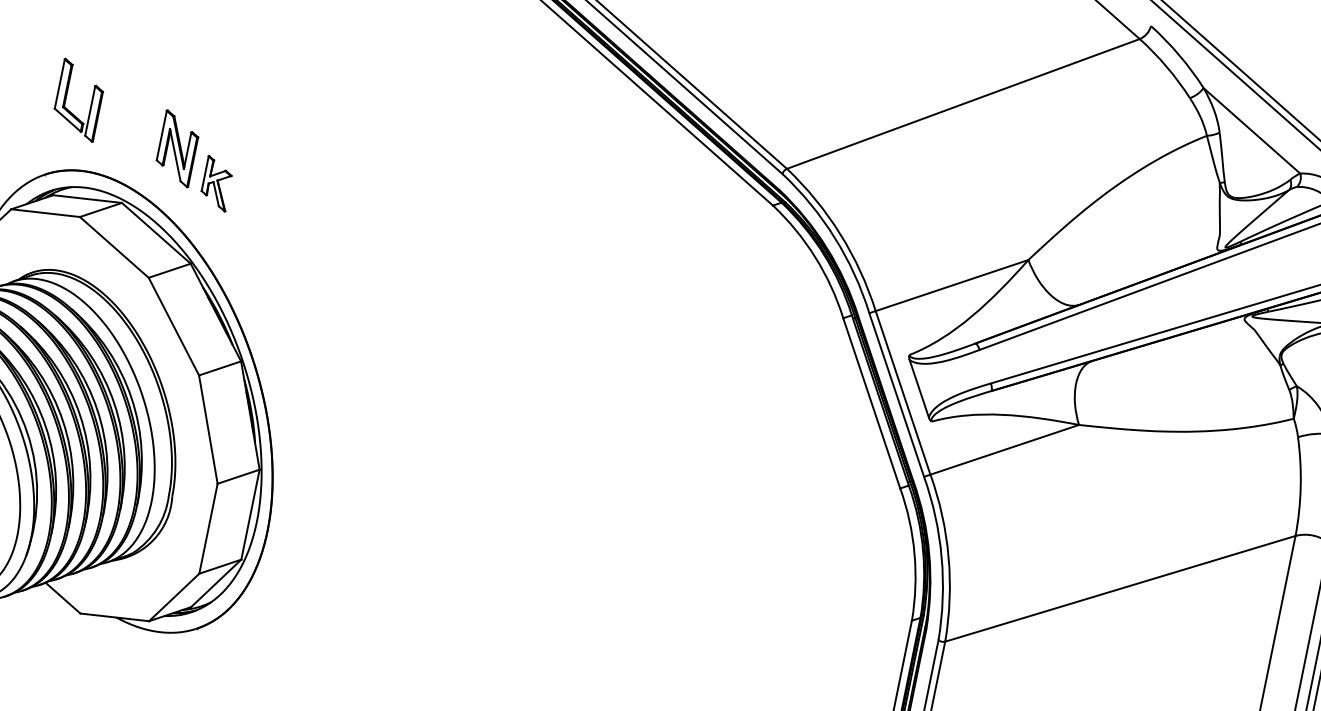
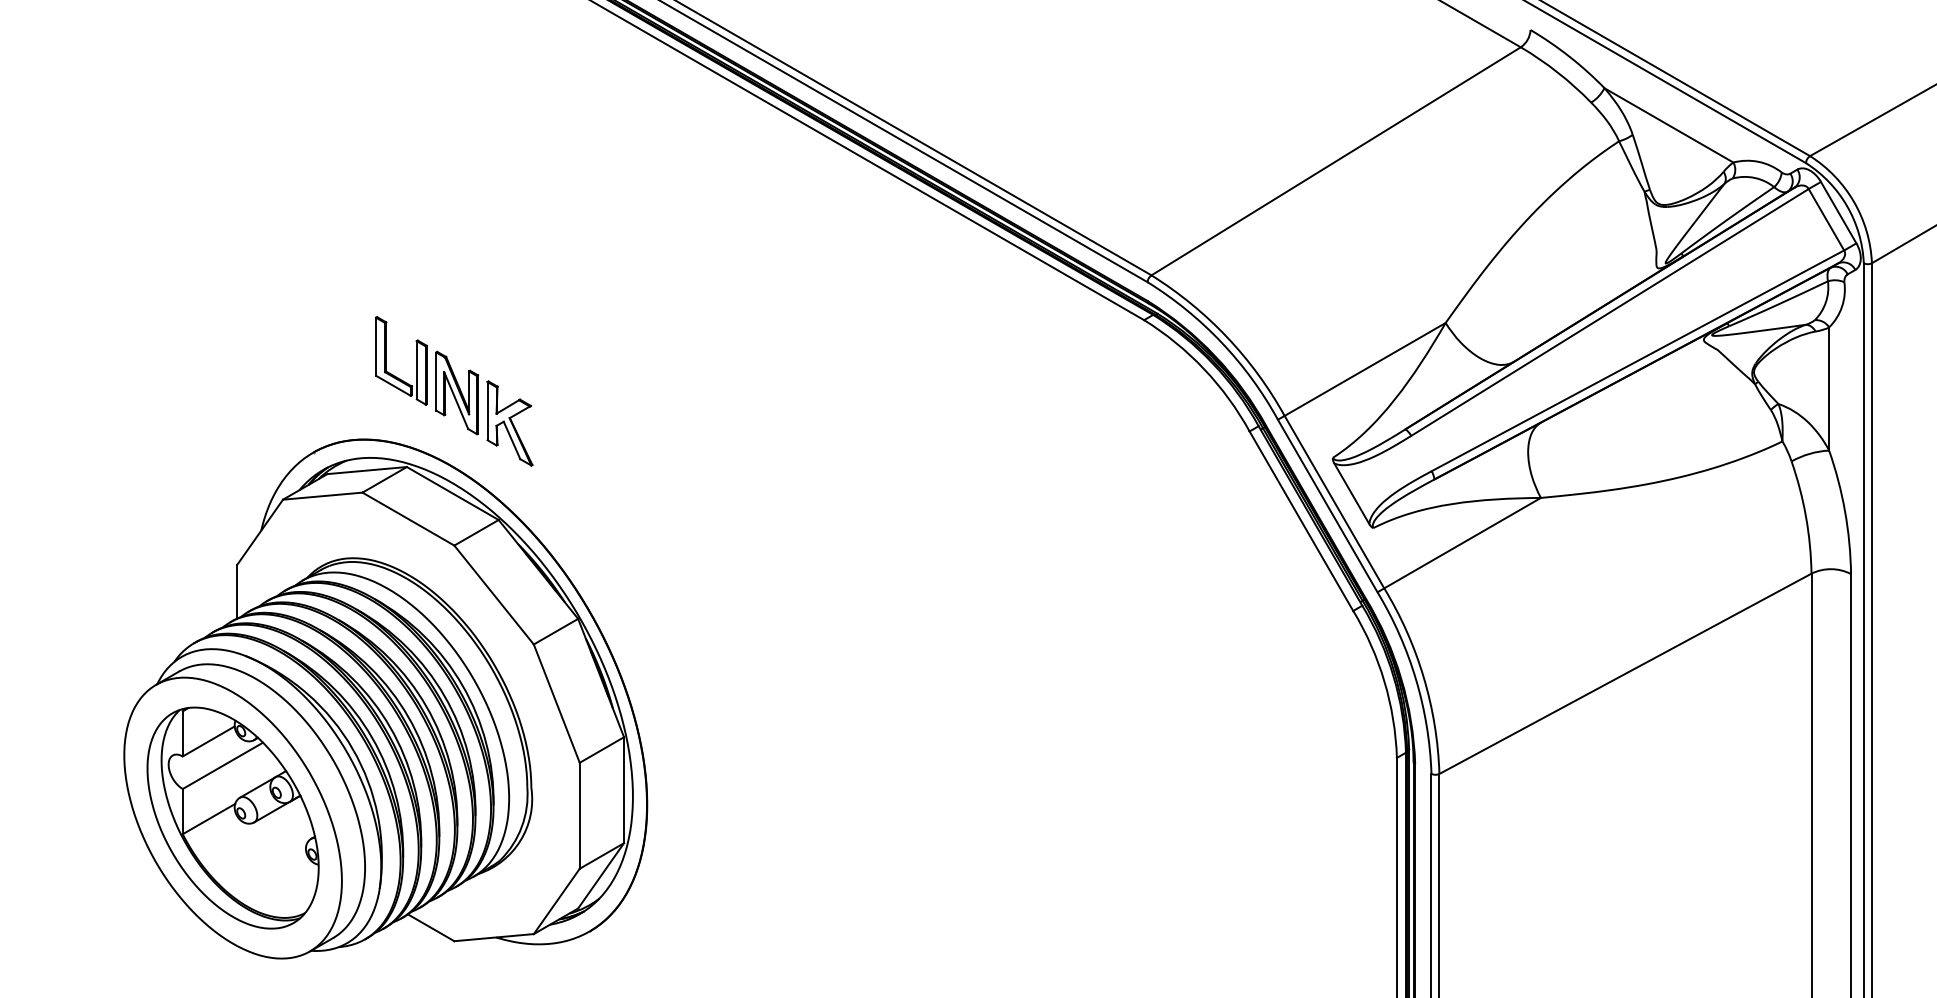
part: (66, 97) -> (386, 360), moved
part: (216, 183) -> (509, 423), size x1.43

